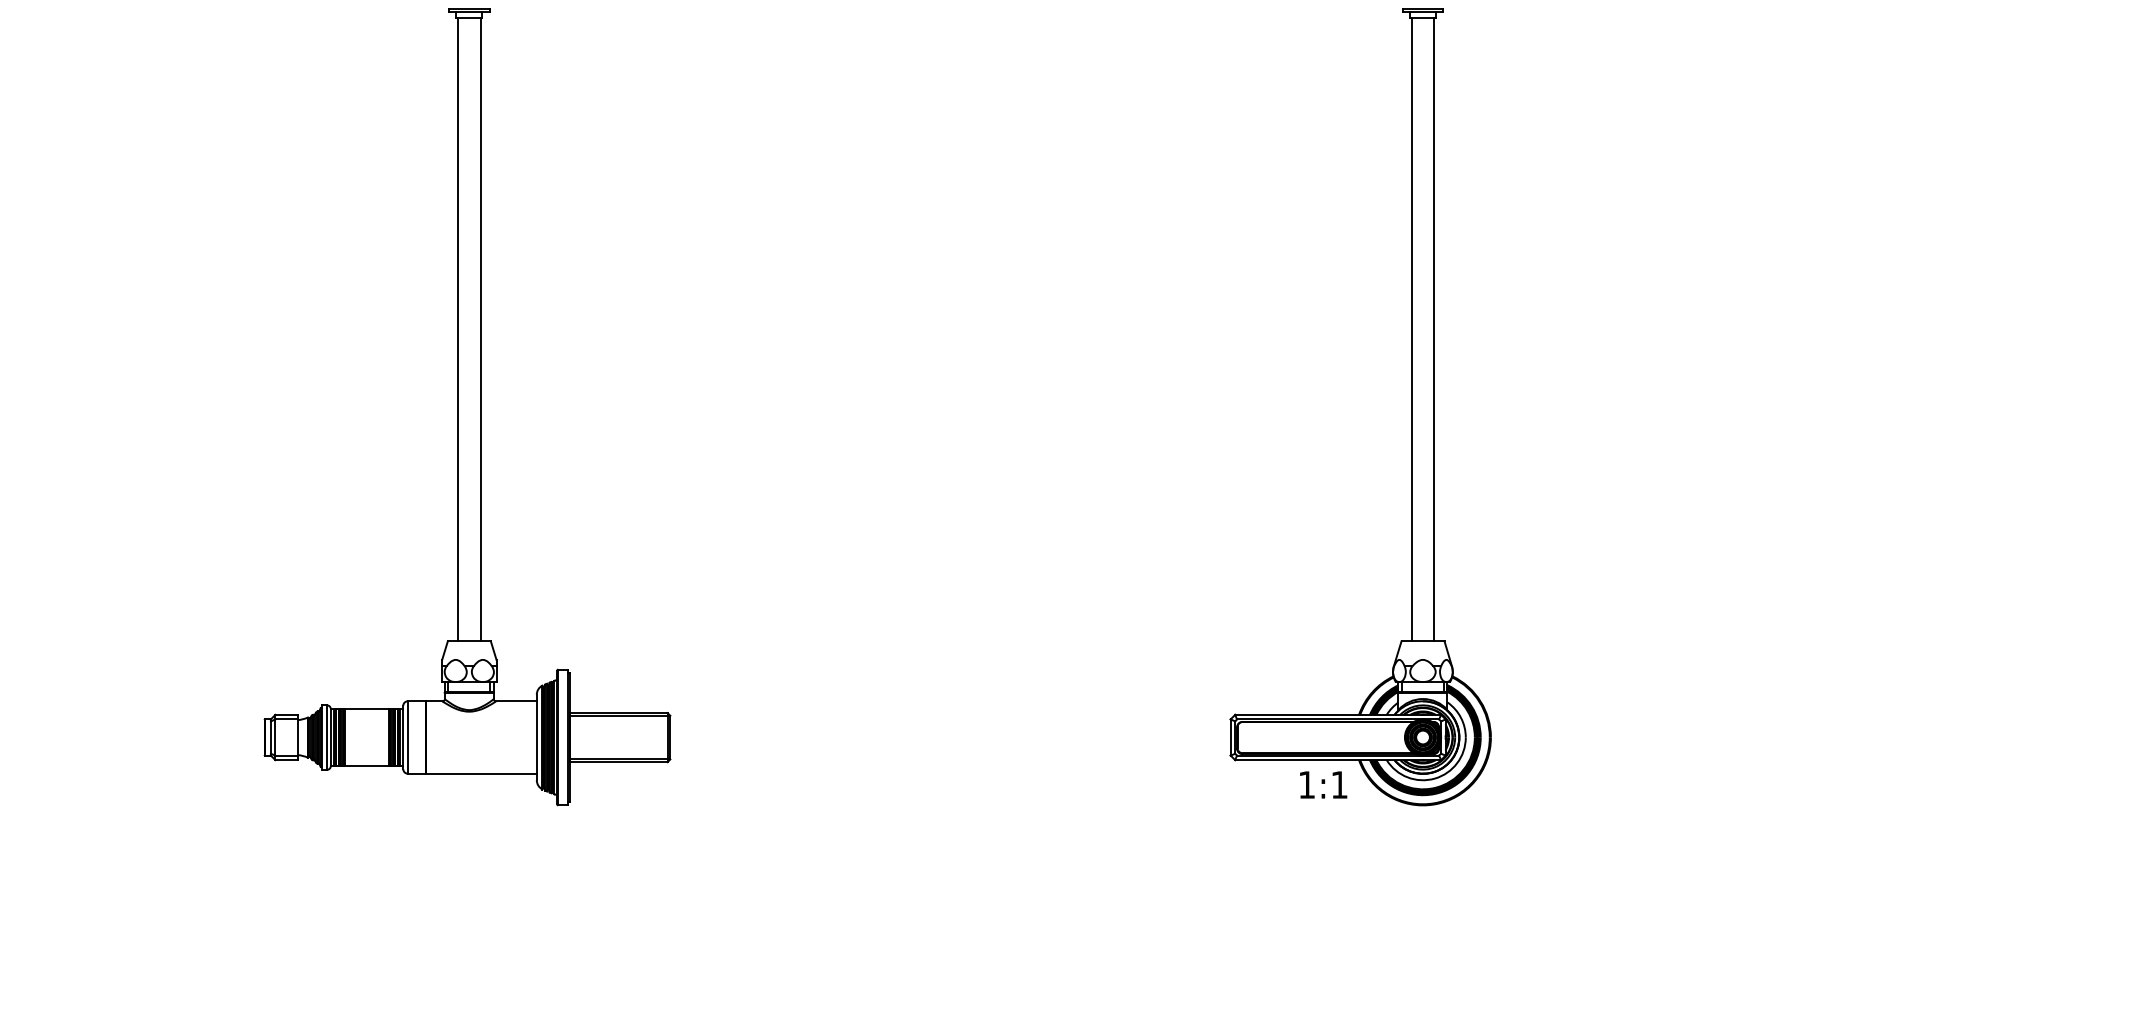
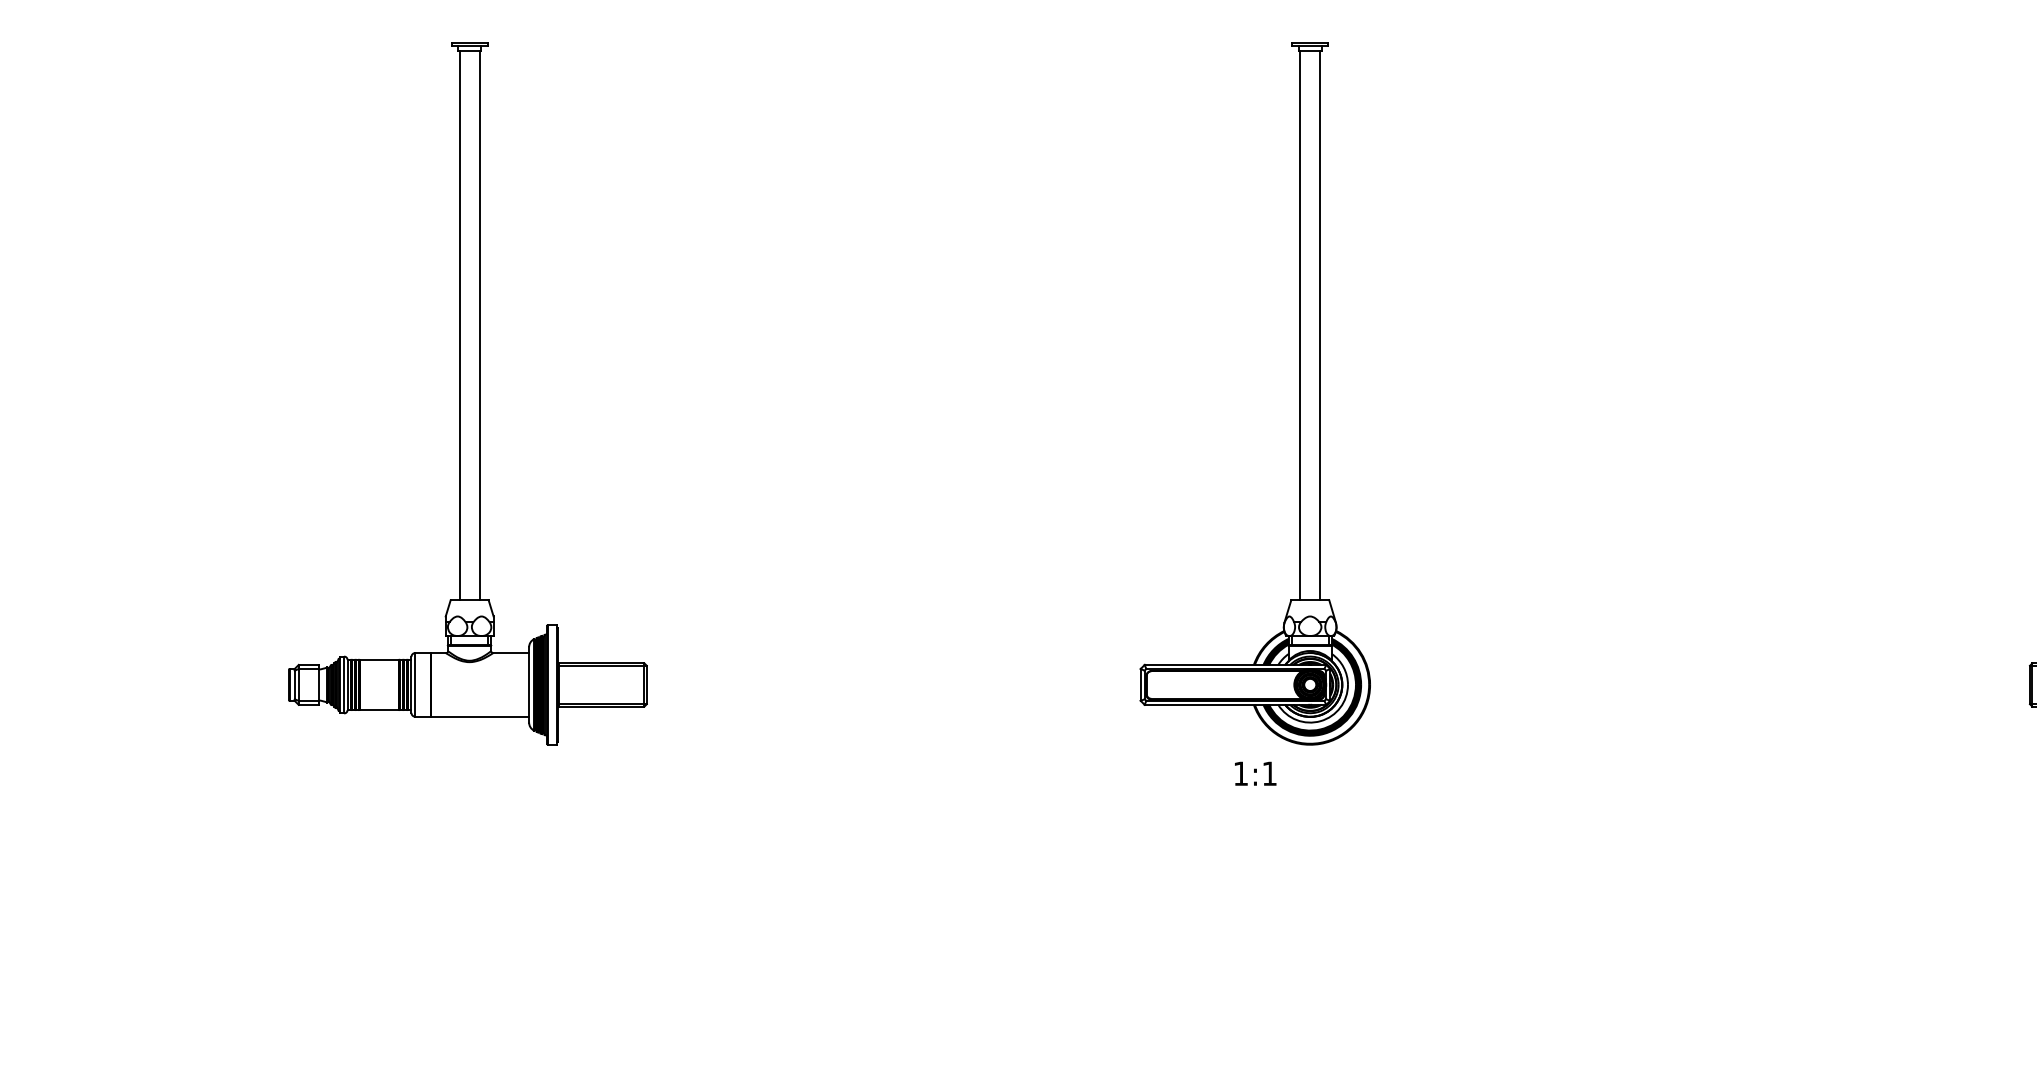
text: (1323, 784) -> (1255, 773), moved

